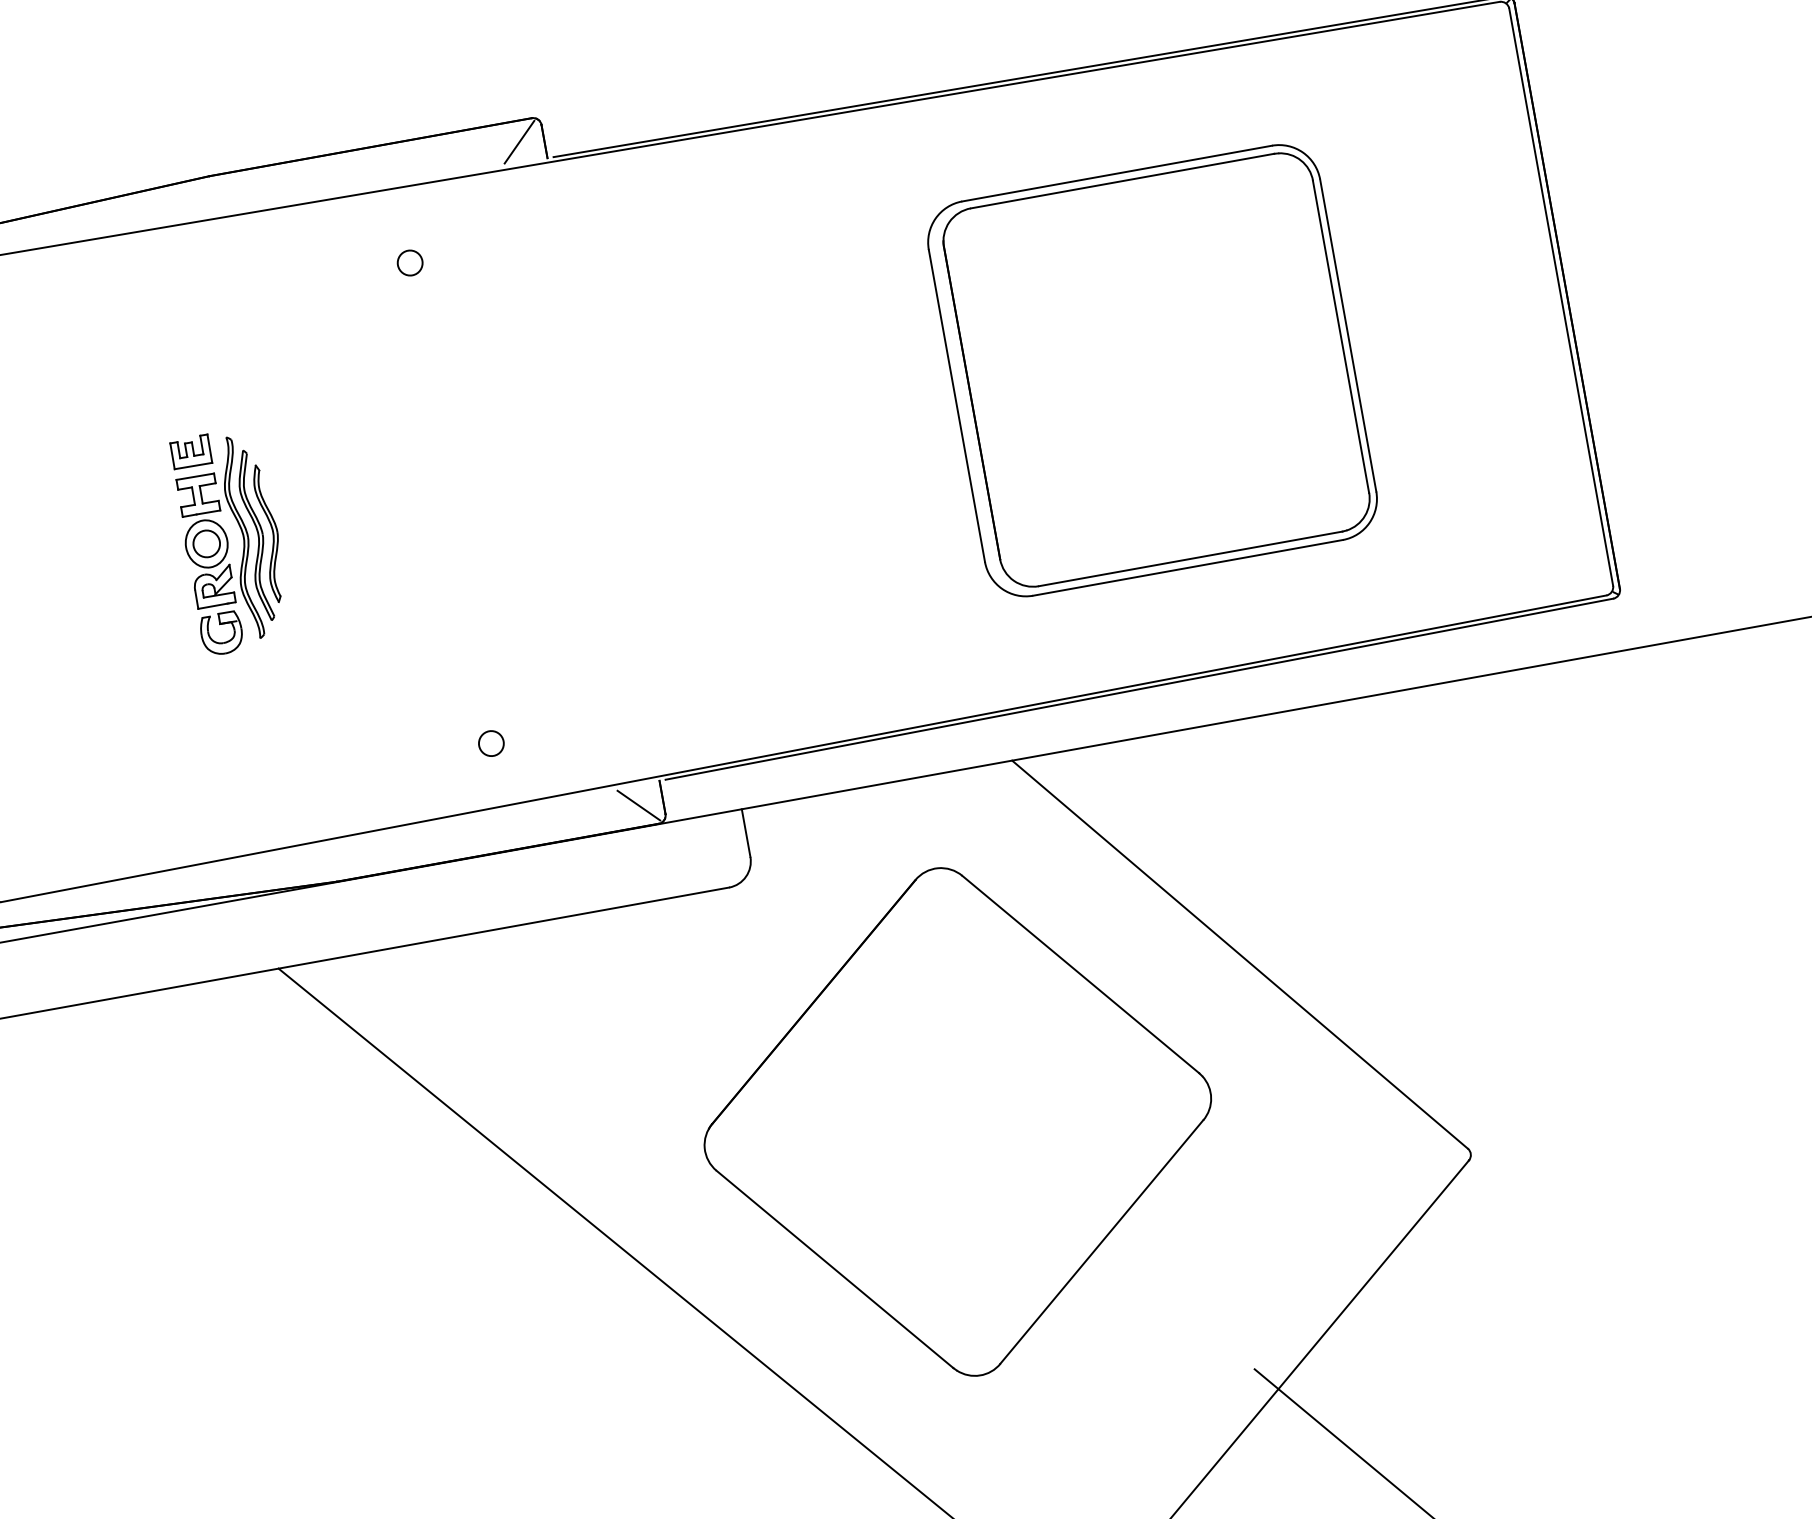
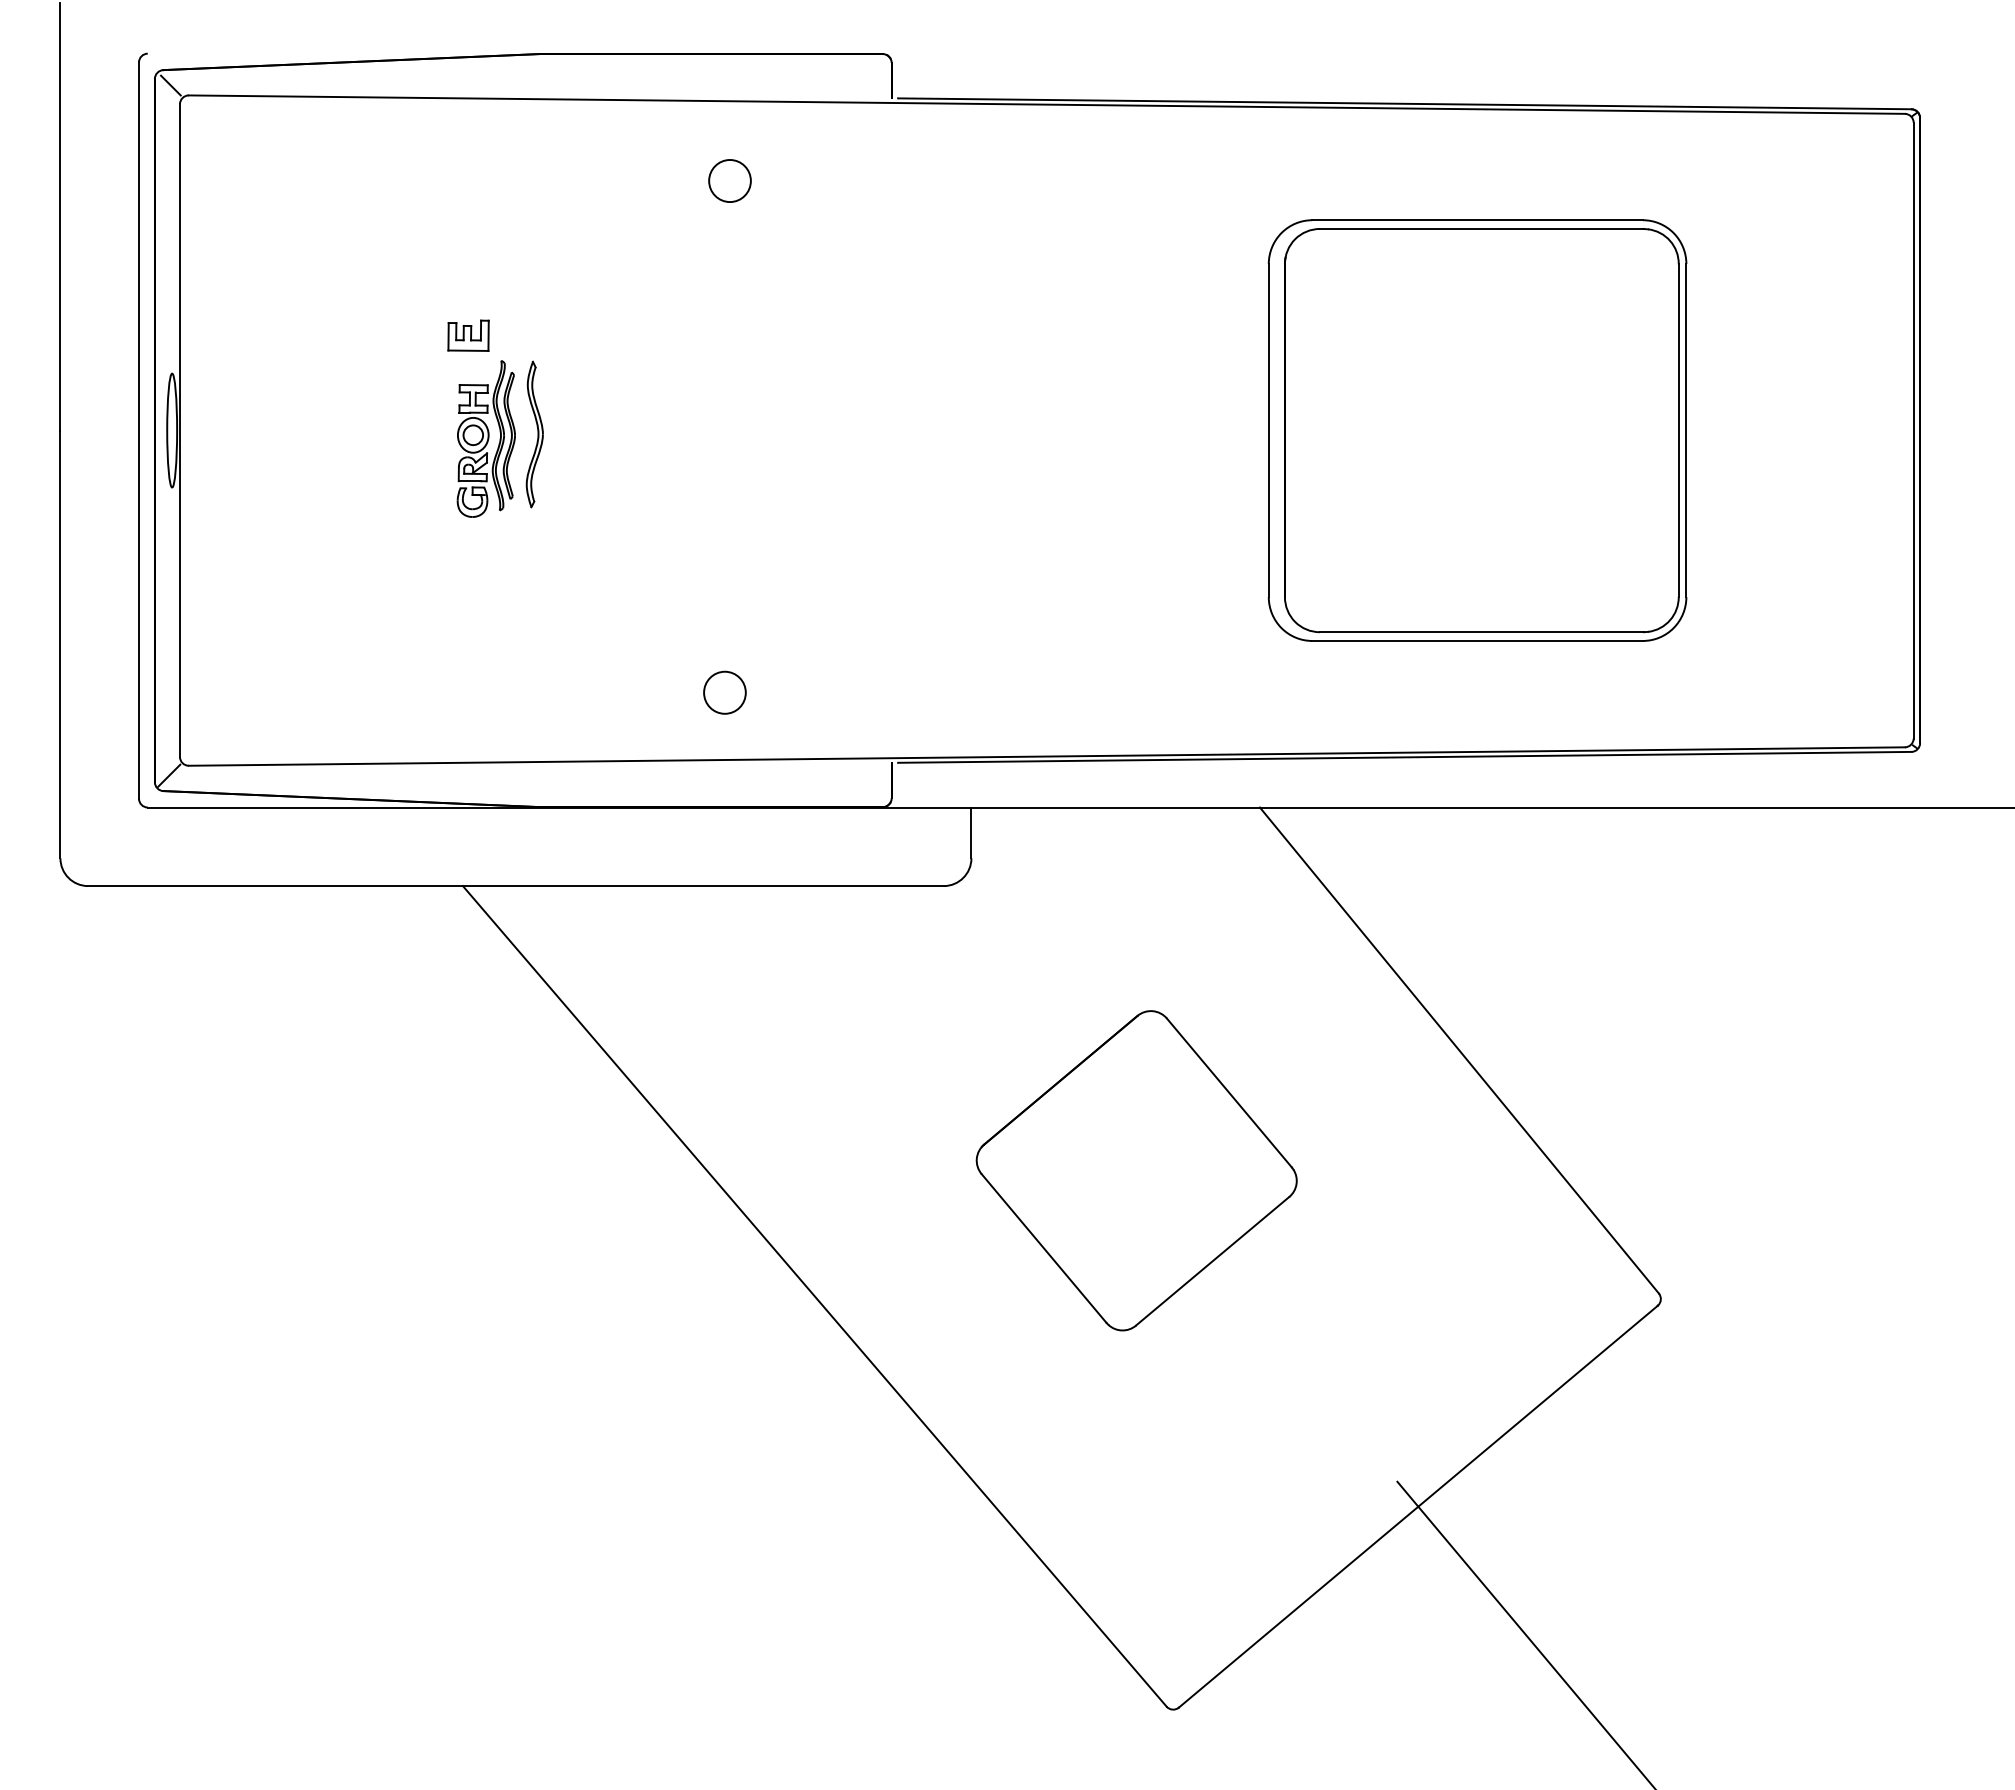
line: (519, 142) -> (865, 76), removed
part: (410, 263) -> (730, 181), size x1.6
part: (225, 545) -> (486, 438), size x0.7
part: (491, 744) -> (724, 693), size x1.6
line: (638, 805) -> (865, 784), removed
part: (957, 1121) -> (1136, 1170), size x0.6

